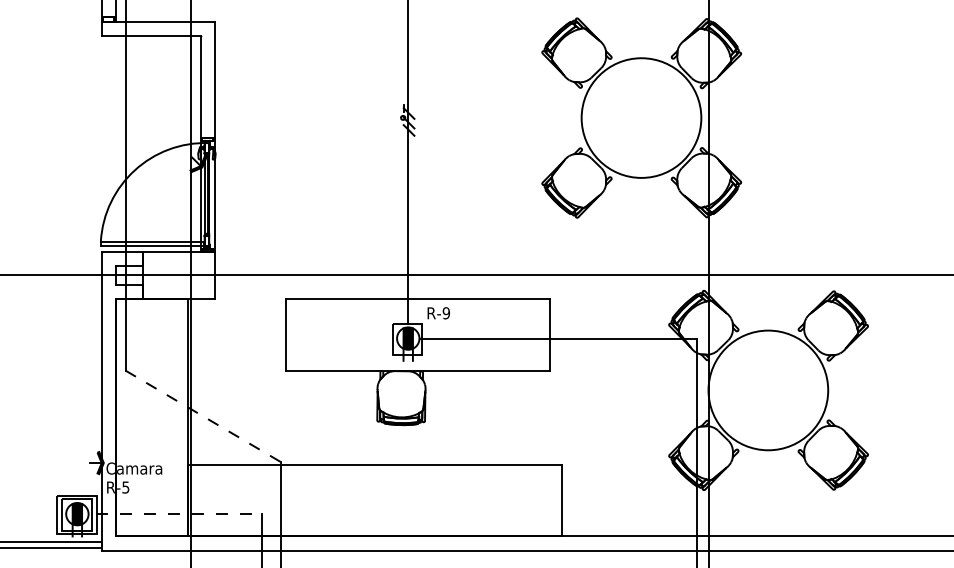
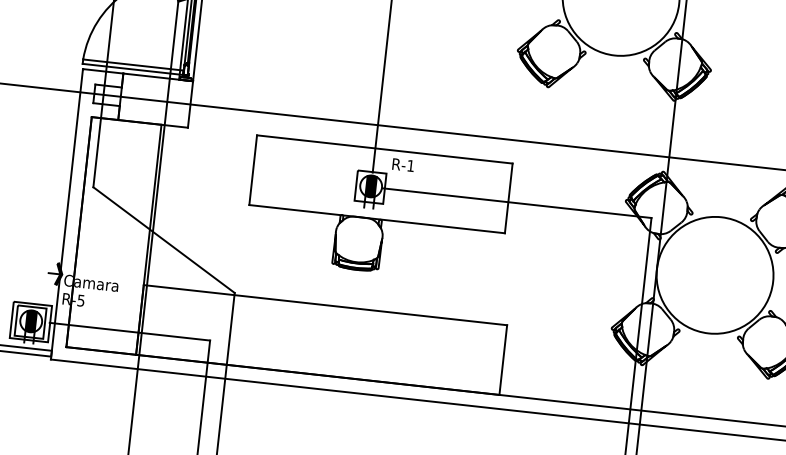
text: (445, 313) -> (409, 166), R-9 -> R-1
line: (203, 416) -> (164, 240), dashed -> solid
line: (179, 513) -> (130, 331), dashed -> solid

